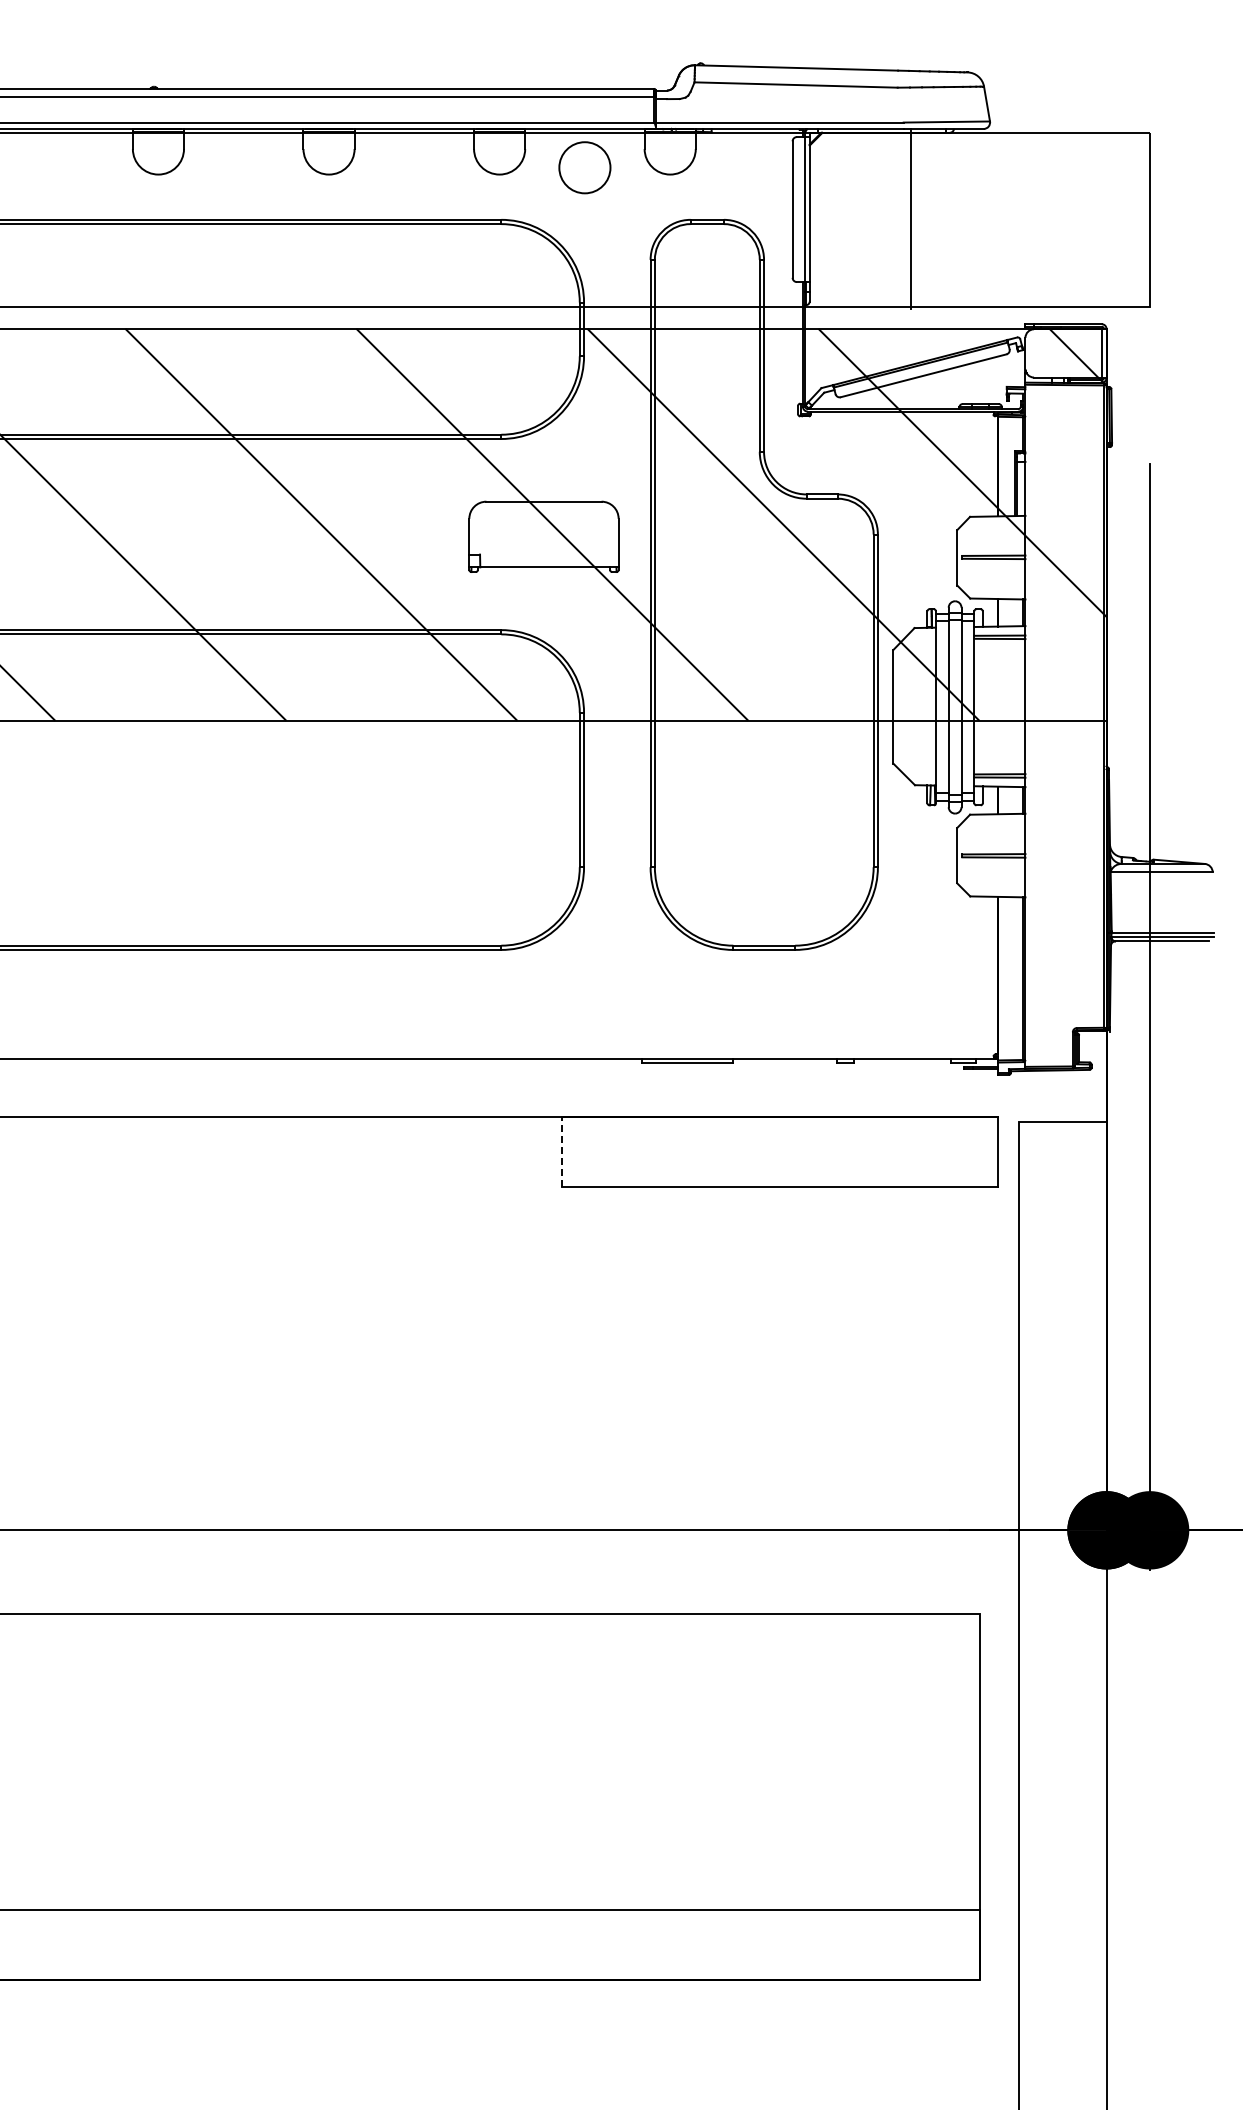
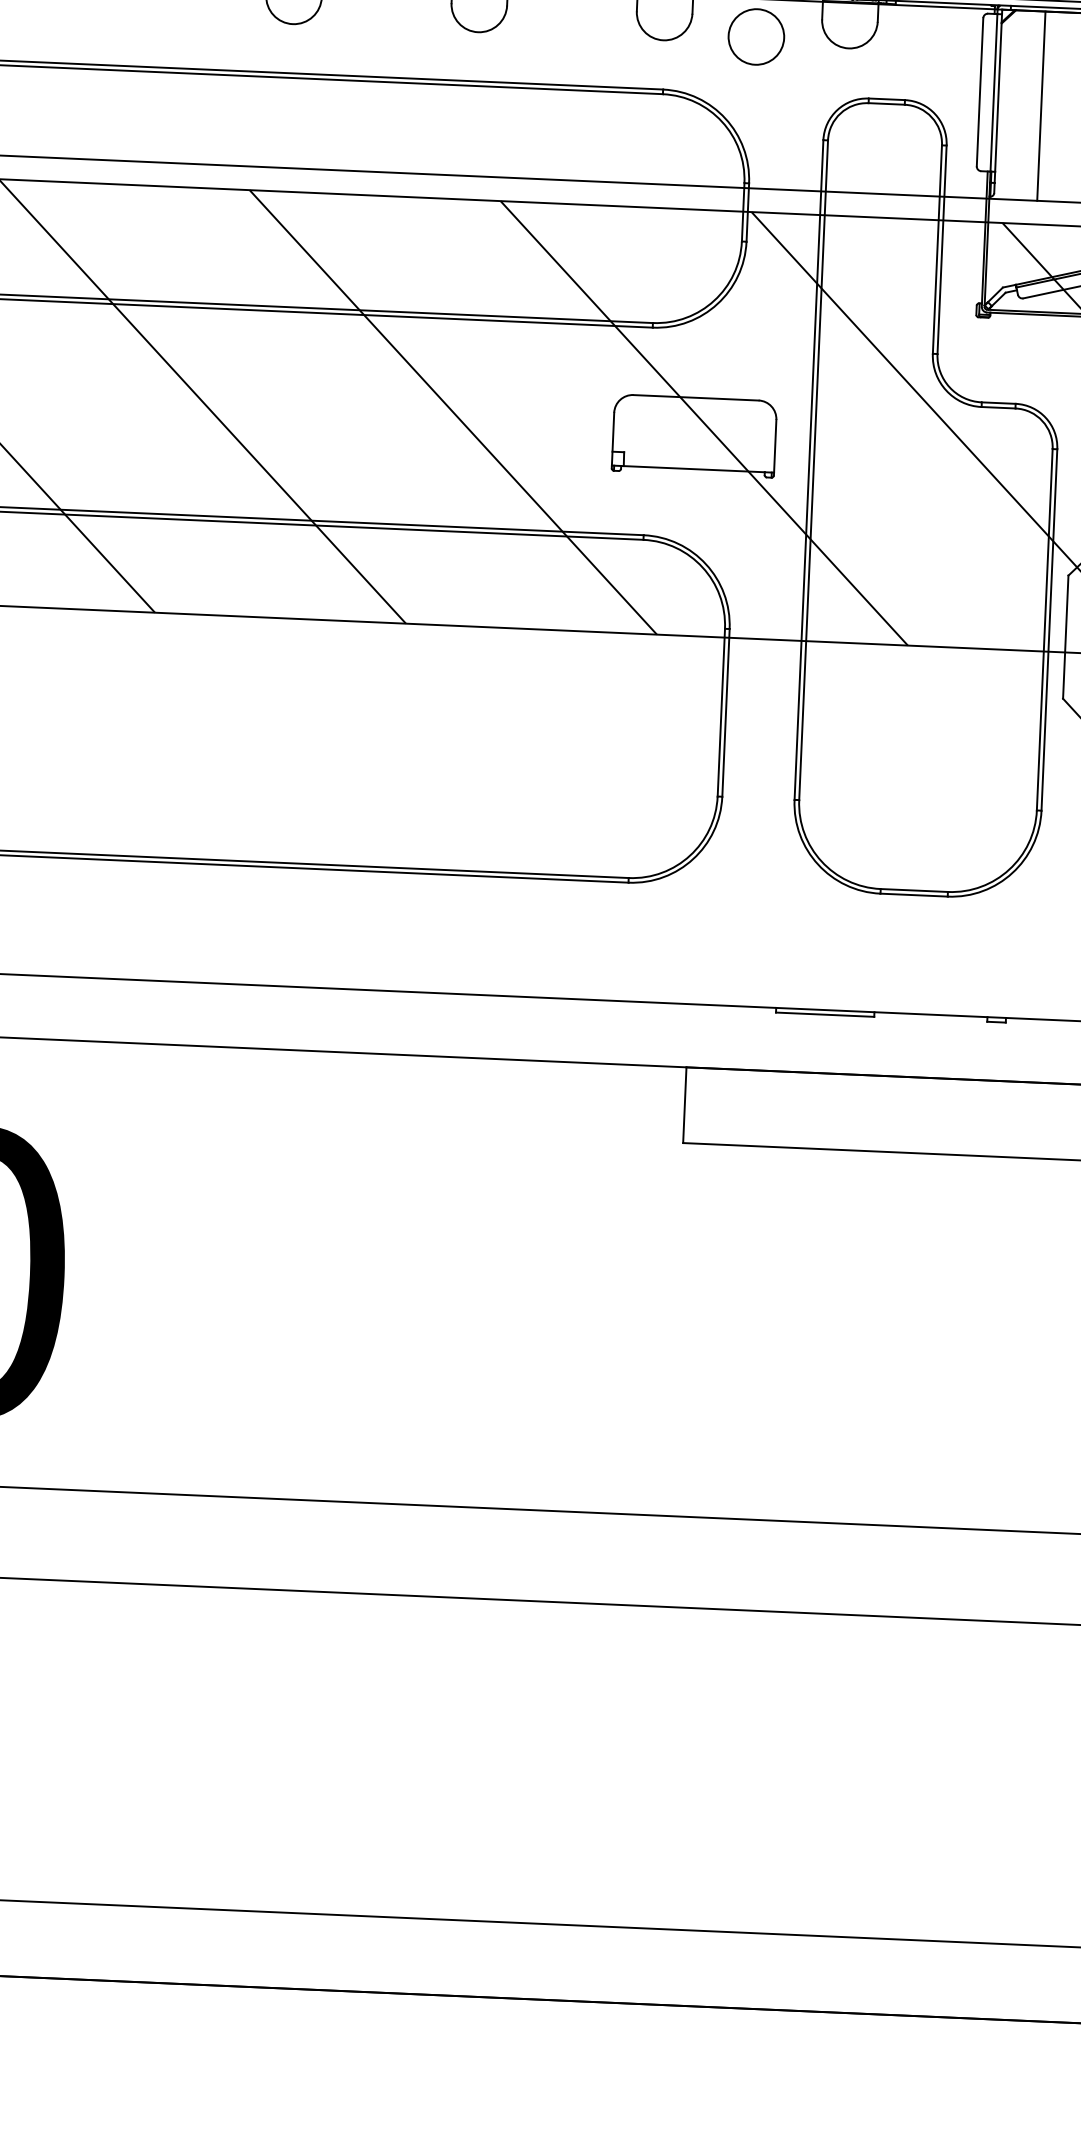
line: (849, 219) -> (1041, 105), added
line: (562, 1152) -> (685, 1105), dashed -> solid

